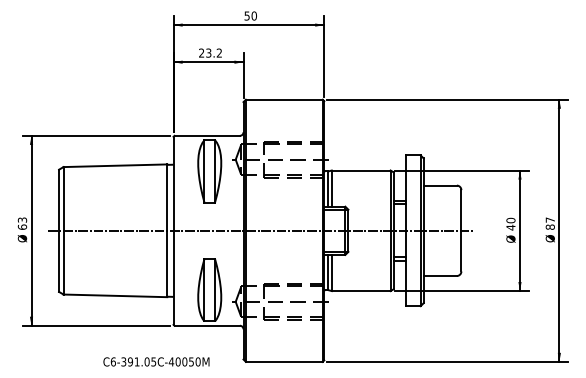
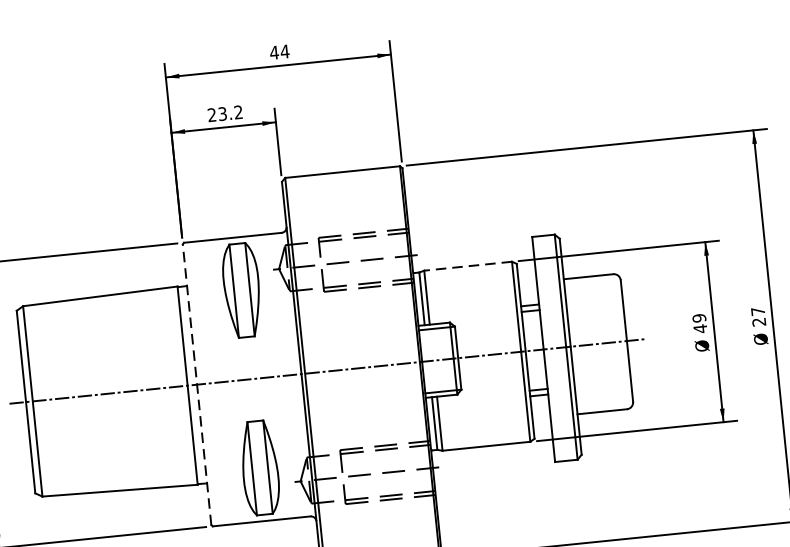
text: (250, 15) -> (279, 51), 50 -> 44
line: (360, 170) -> (467, 266), solid -> dashed
text: (511, 220) -> (700, 318), 40 -> 49
text: (549, 226) -> (757, 321), 87 -> 27
line: (173, 230) -> (196, 384), solid -> dashed

